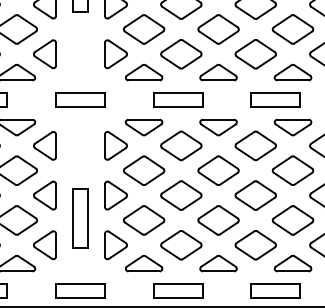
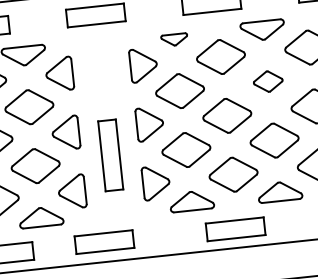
part: (143, 127) -> (173, 40), size x0.6
part: (218, 170) -> (268, 81), size x0.6
part: (80, 290) -> (104, 241), moved

